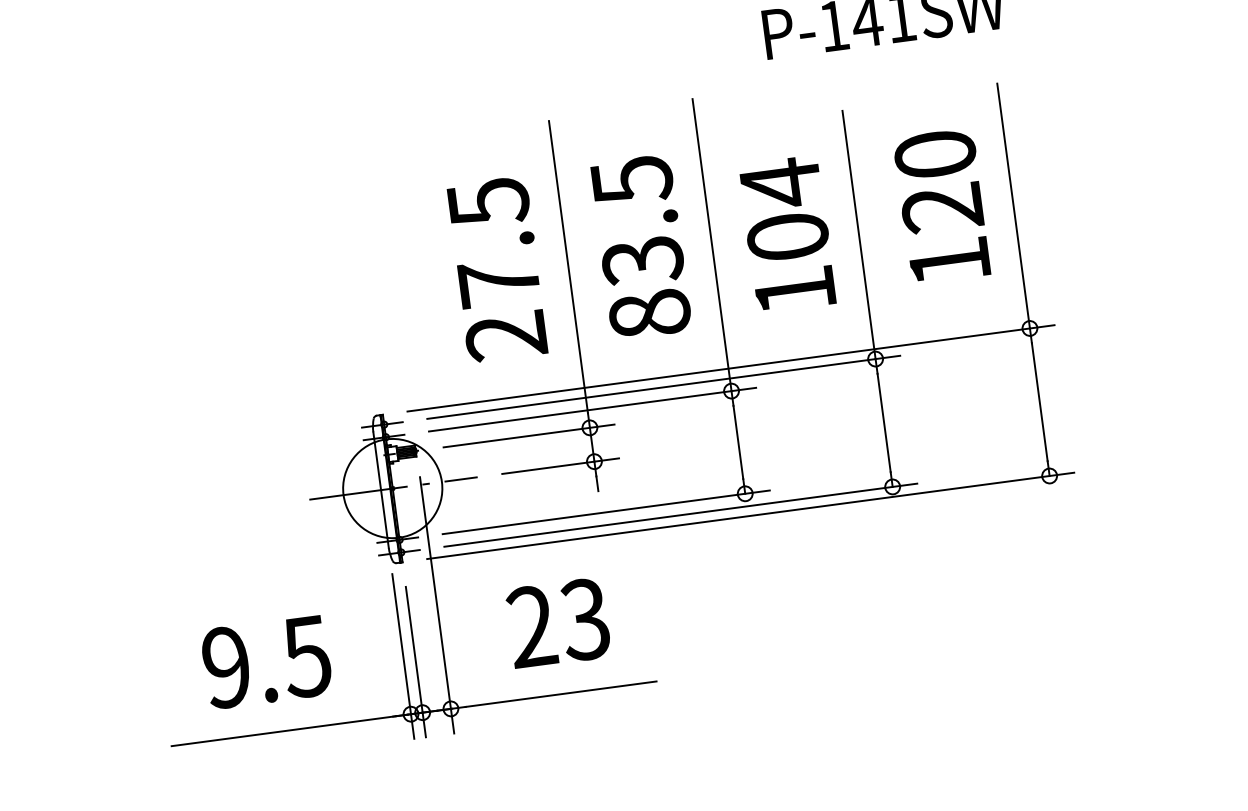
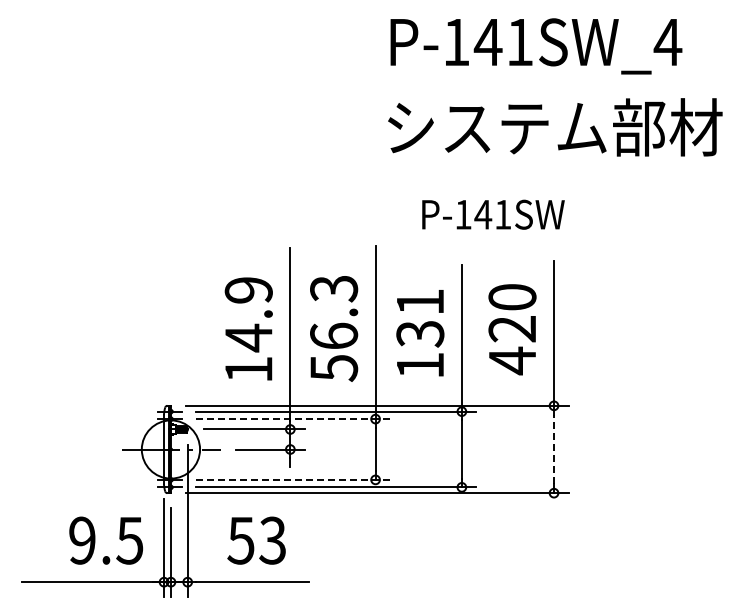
text: (784, 209) -> (420, 317), 104 -> 131
text: (641, 247) -> (334, 328), 83.5 -> 56.3
text: (949, 261) -> (512, 360), 120 -> 420
text: (496, 268) -> (248, 329), 27.5 -> 14.9
line: (1040, 402) -> (554, 449), solid -> dashed
line: (592, 410) -> (293, 419), solid -> dashed
line: (606, 511) -> (293, 479), solid -> dashed
text: (530, 626) -> (240, 540), 23 -> 53
text: (267, 661) -> (106, 540), moved

